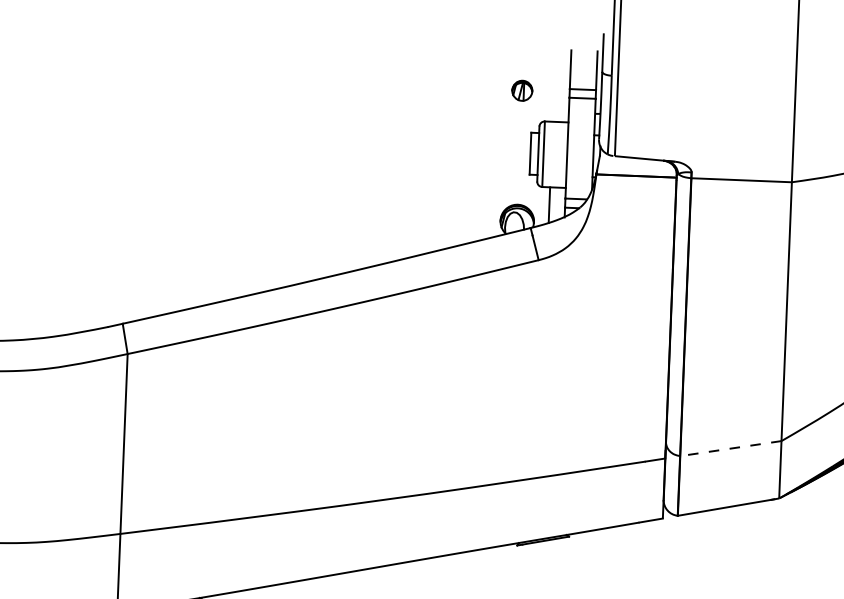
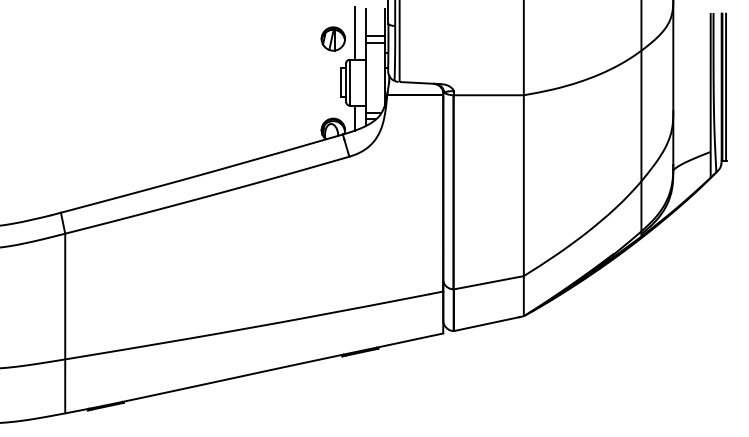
line: (554, 82) -> (355, 32), added
part: (521, 90) -> (332, 38), size x1.67
line: (730, 448) -> (488, 282), dashed -> solid

